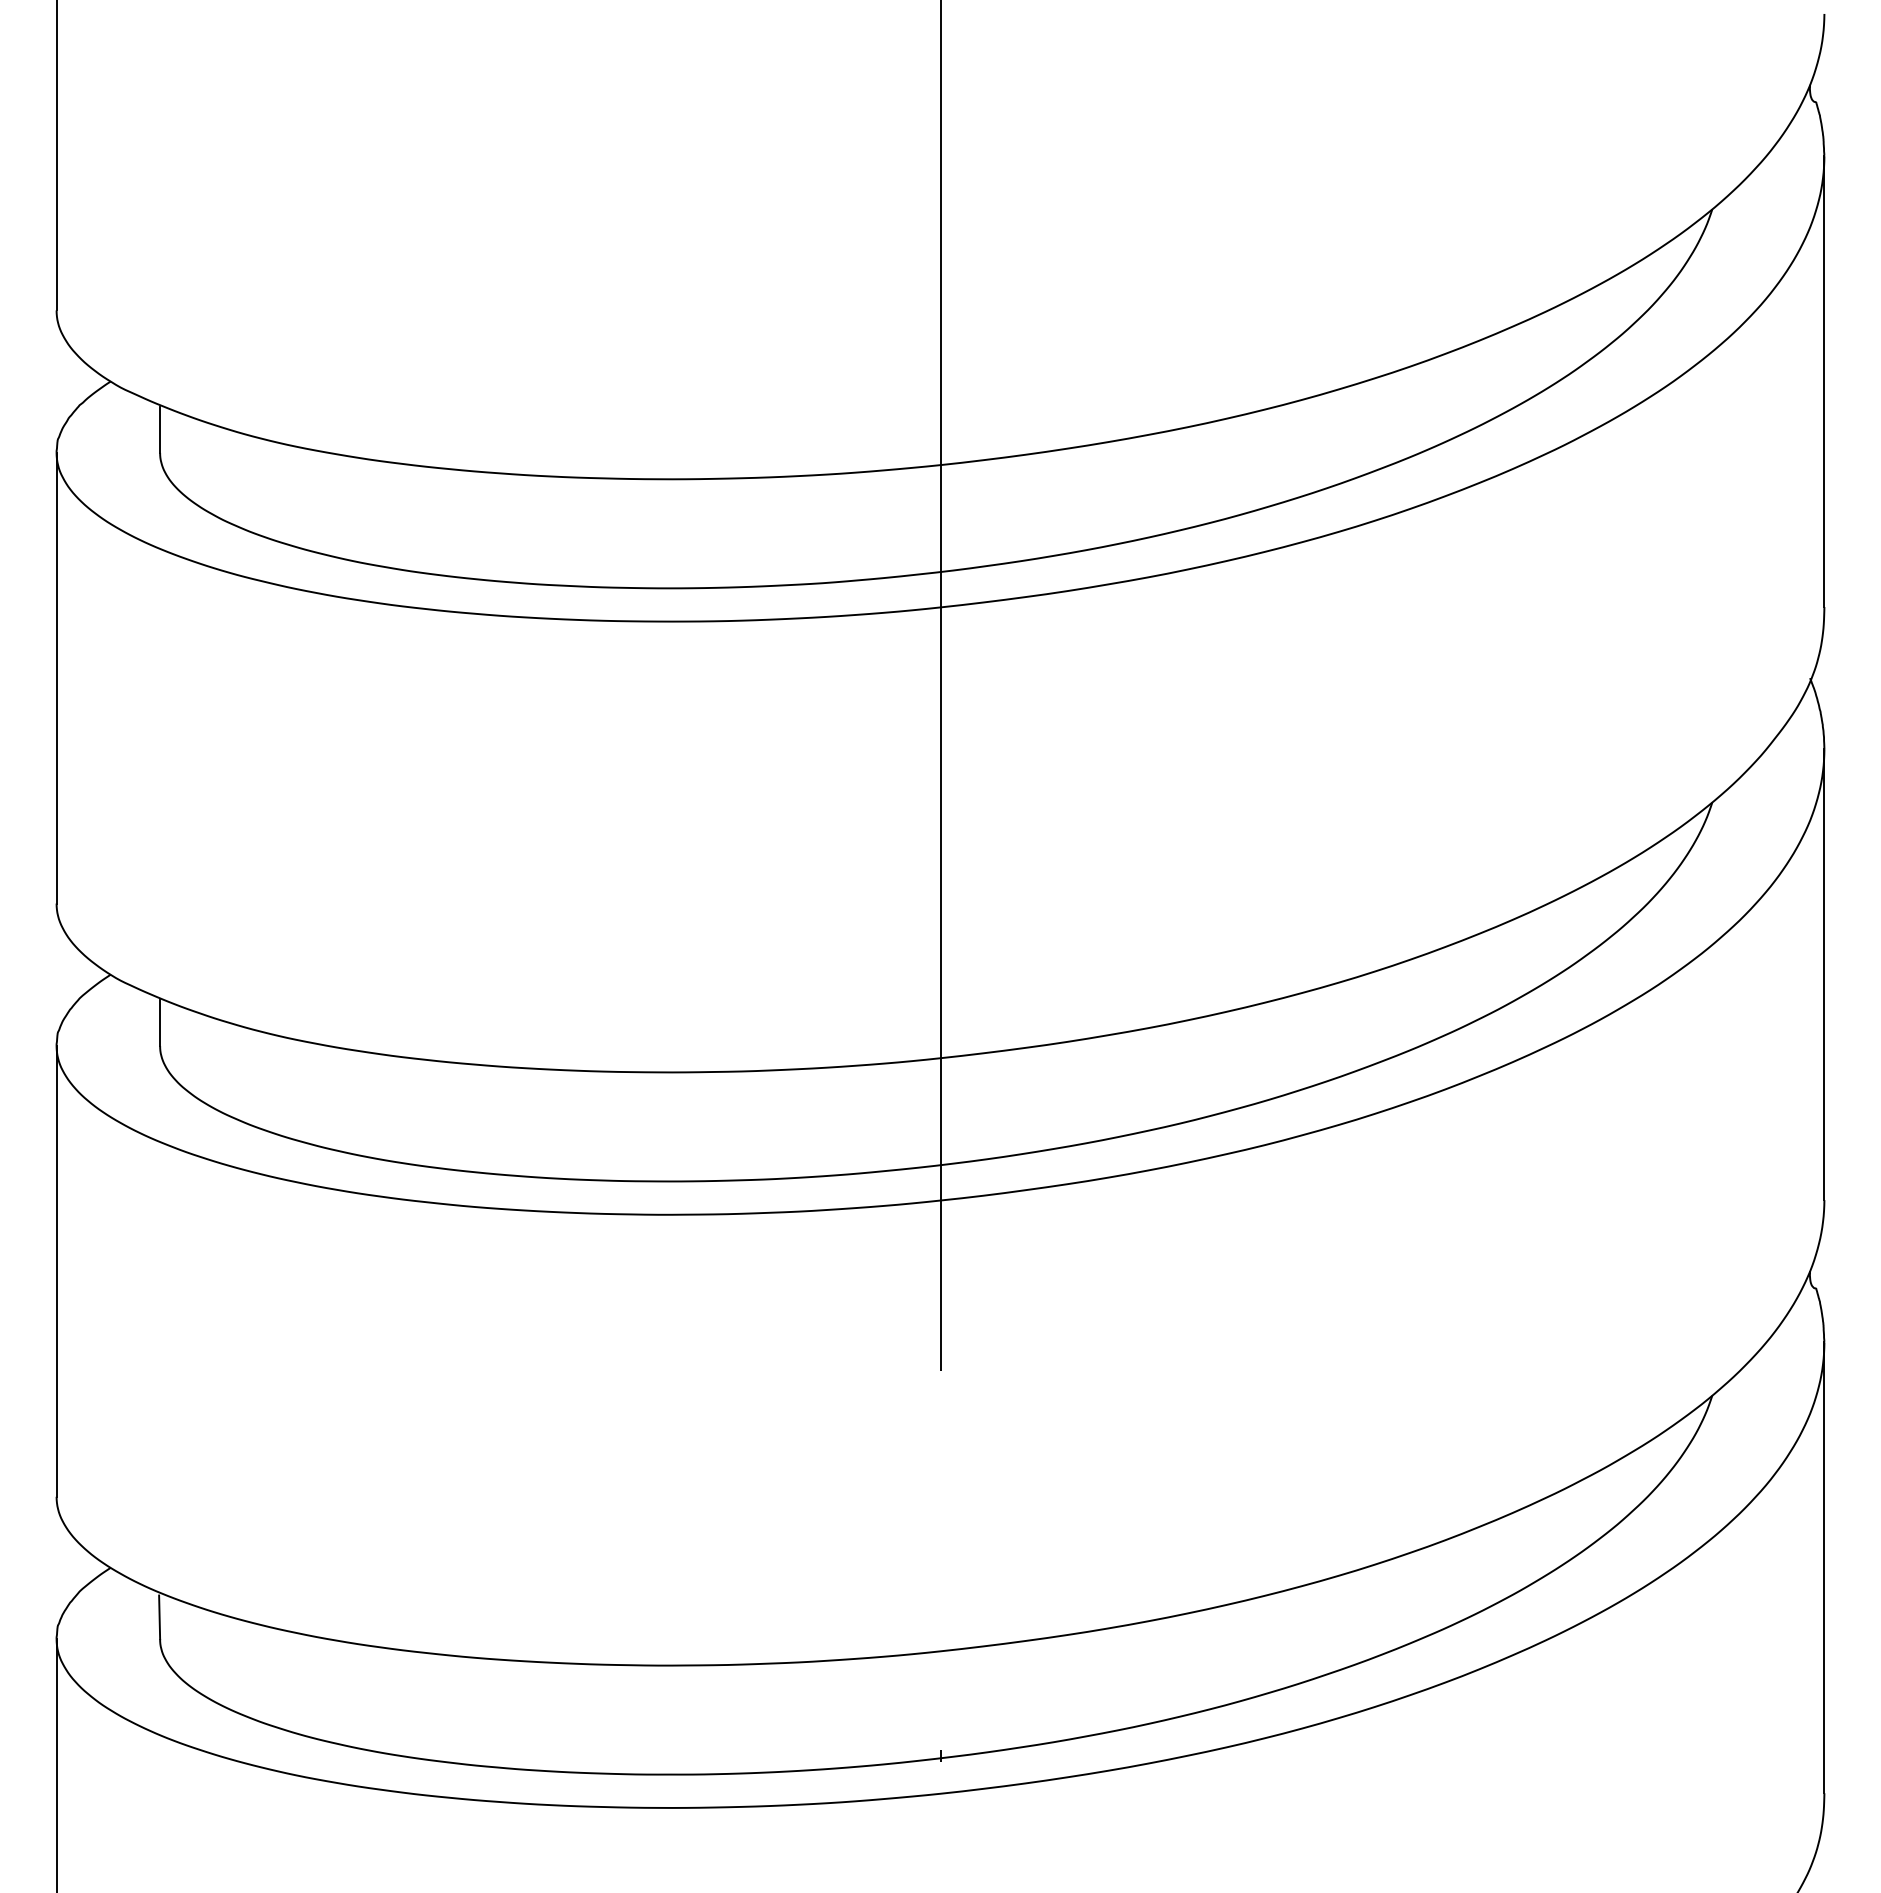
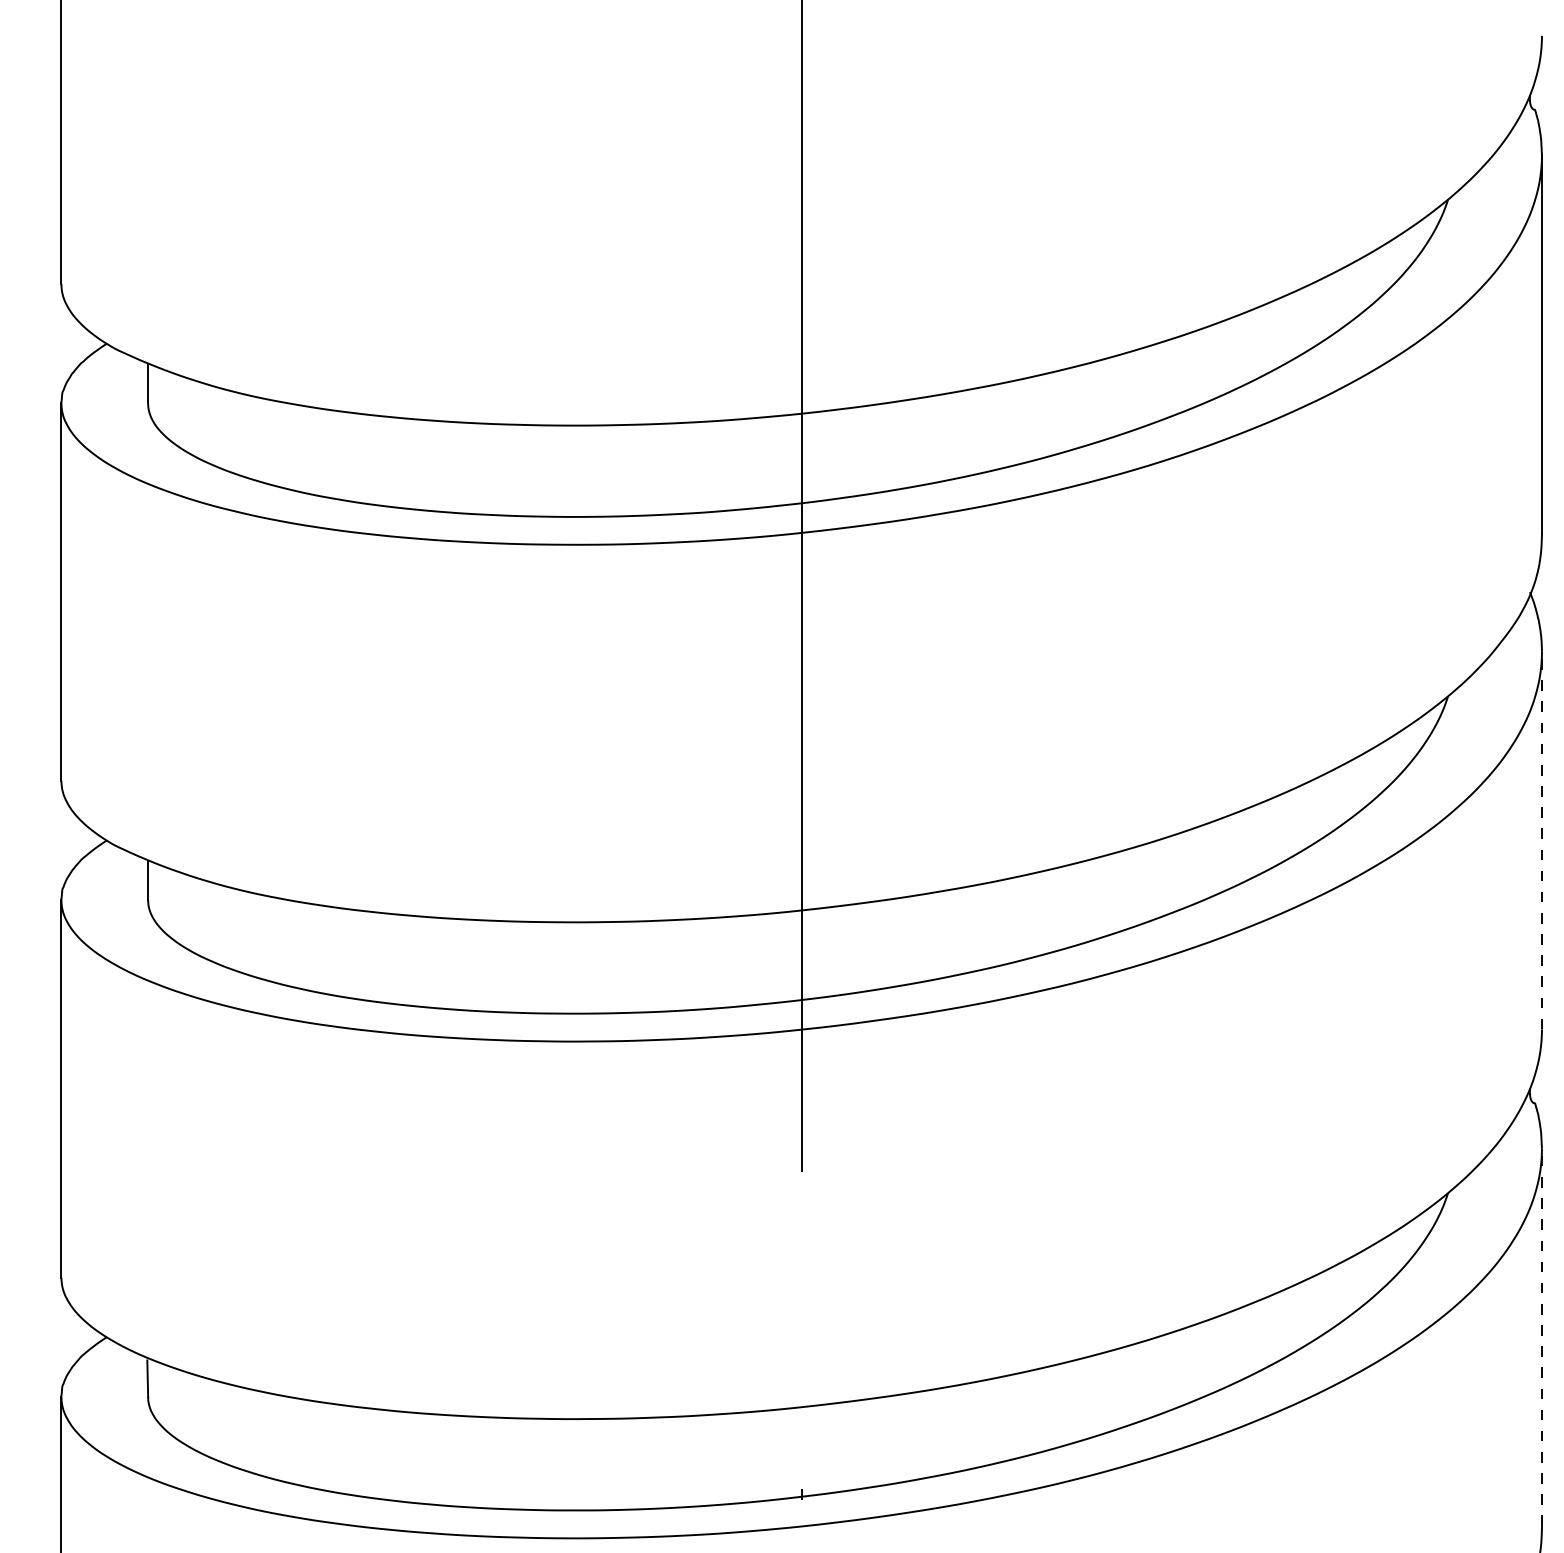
line: (1824, 974) -> (1542, 840), solid -> dashed
line: (1824, 1567) -> (1542, 1336), solid -> dashed

